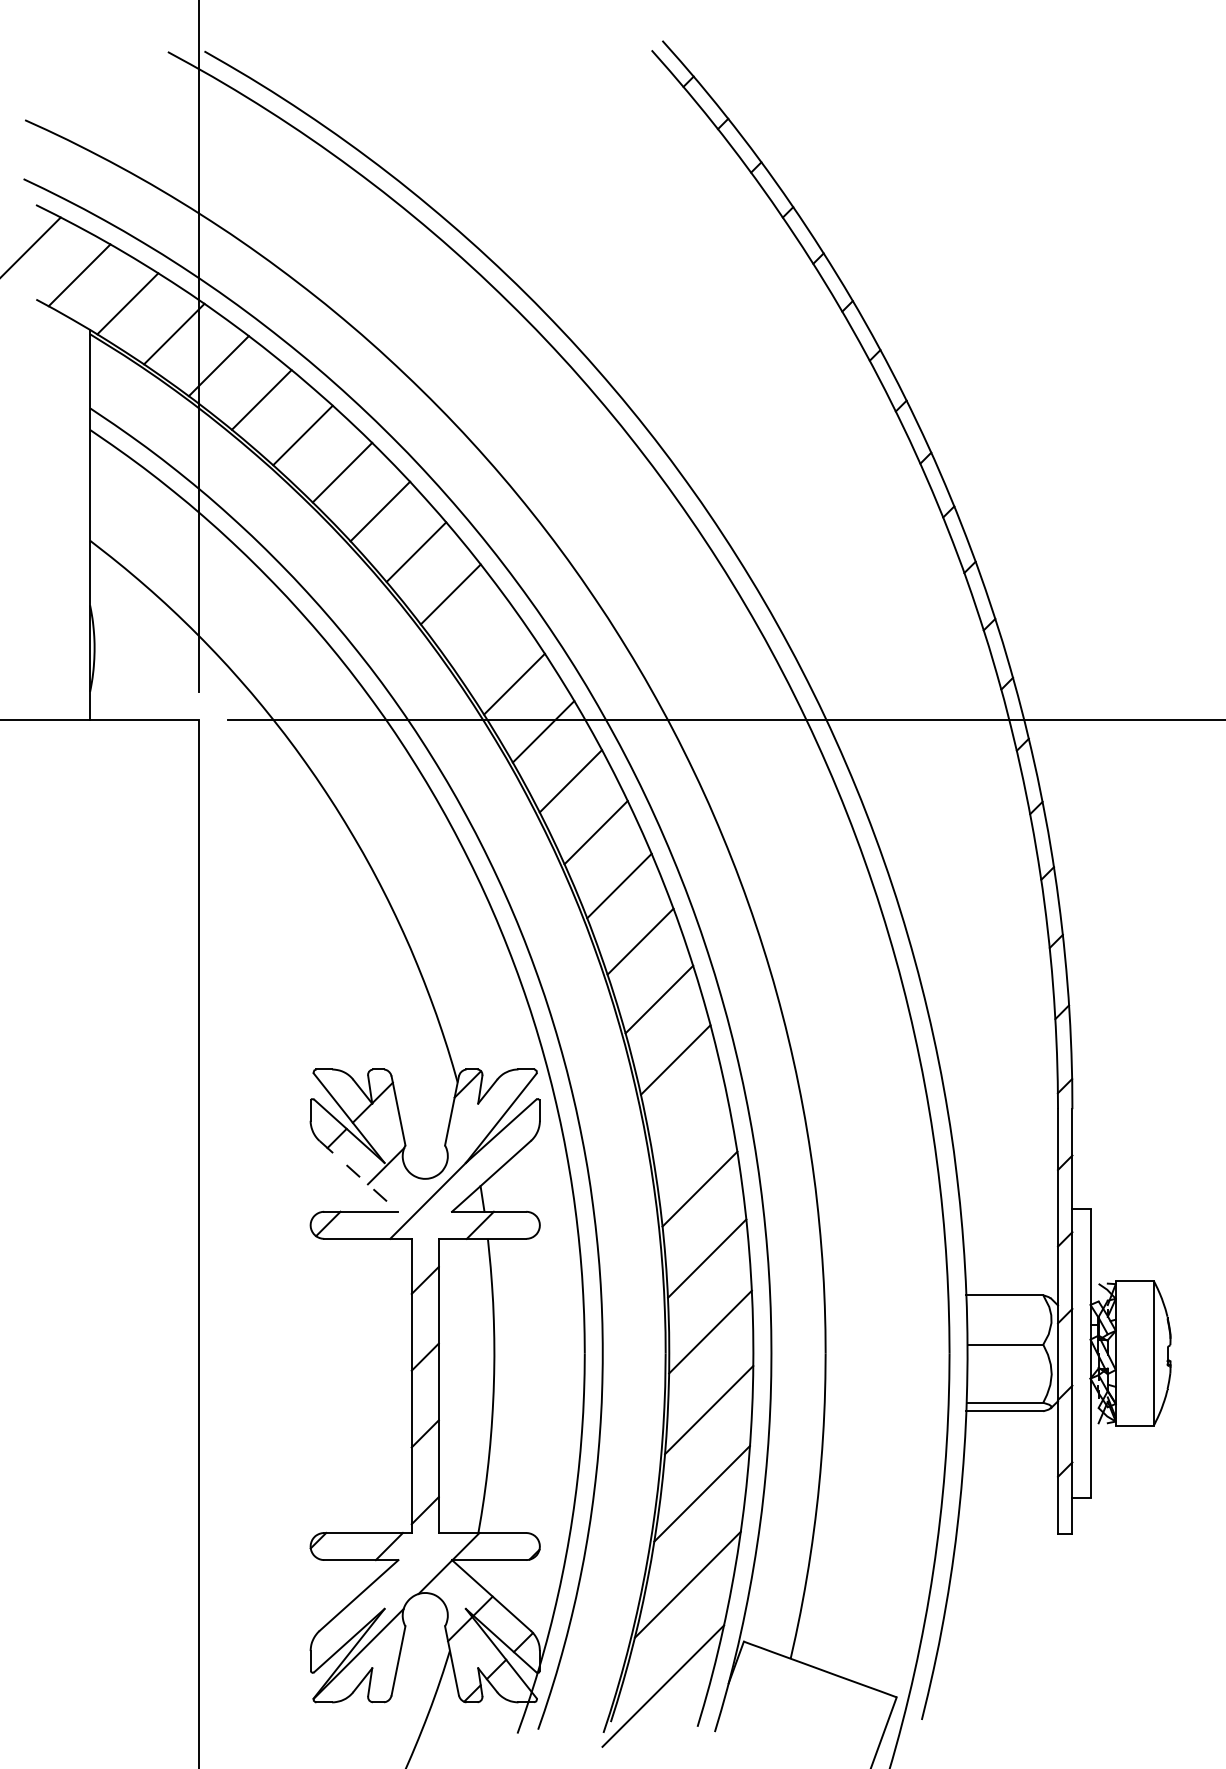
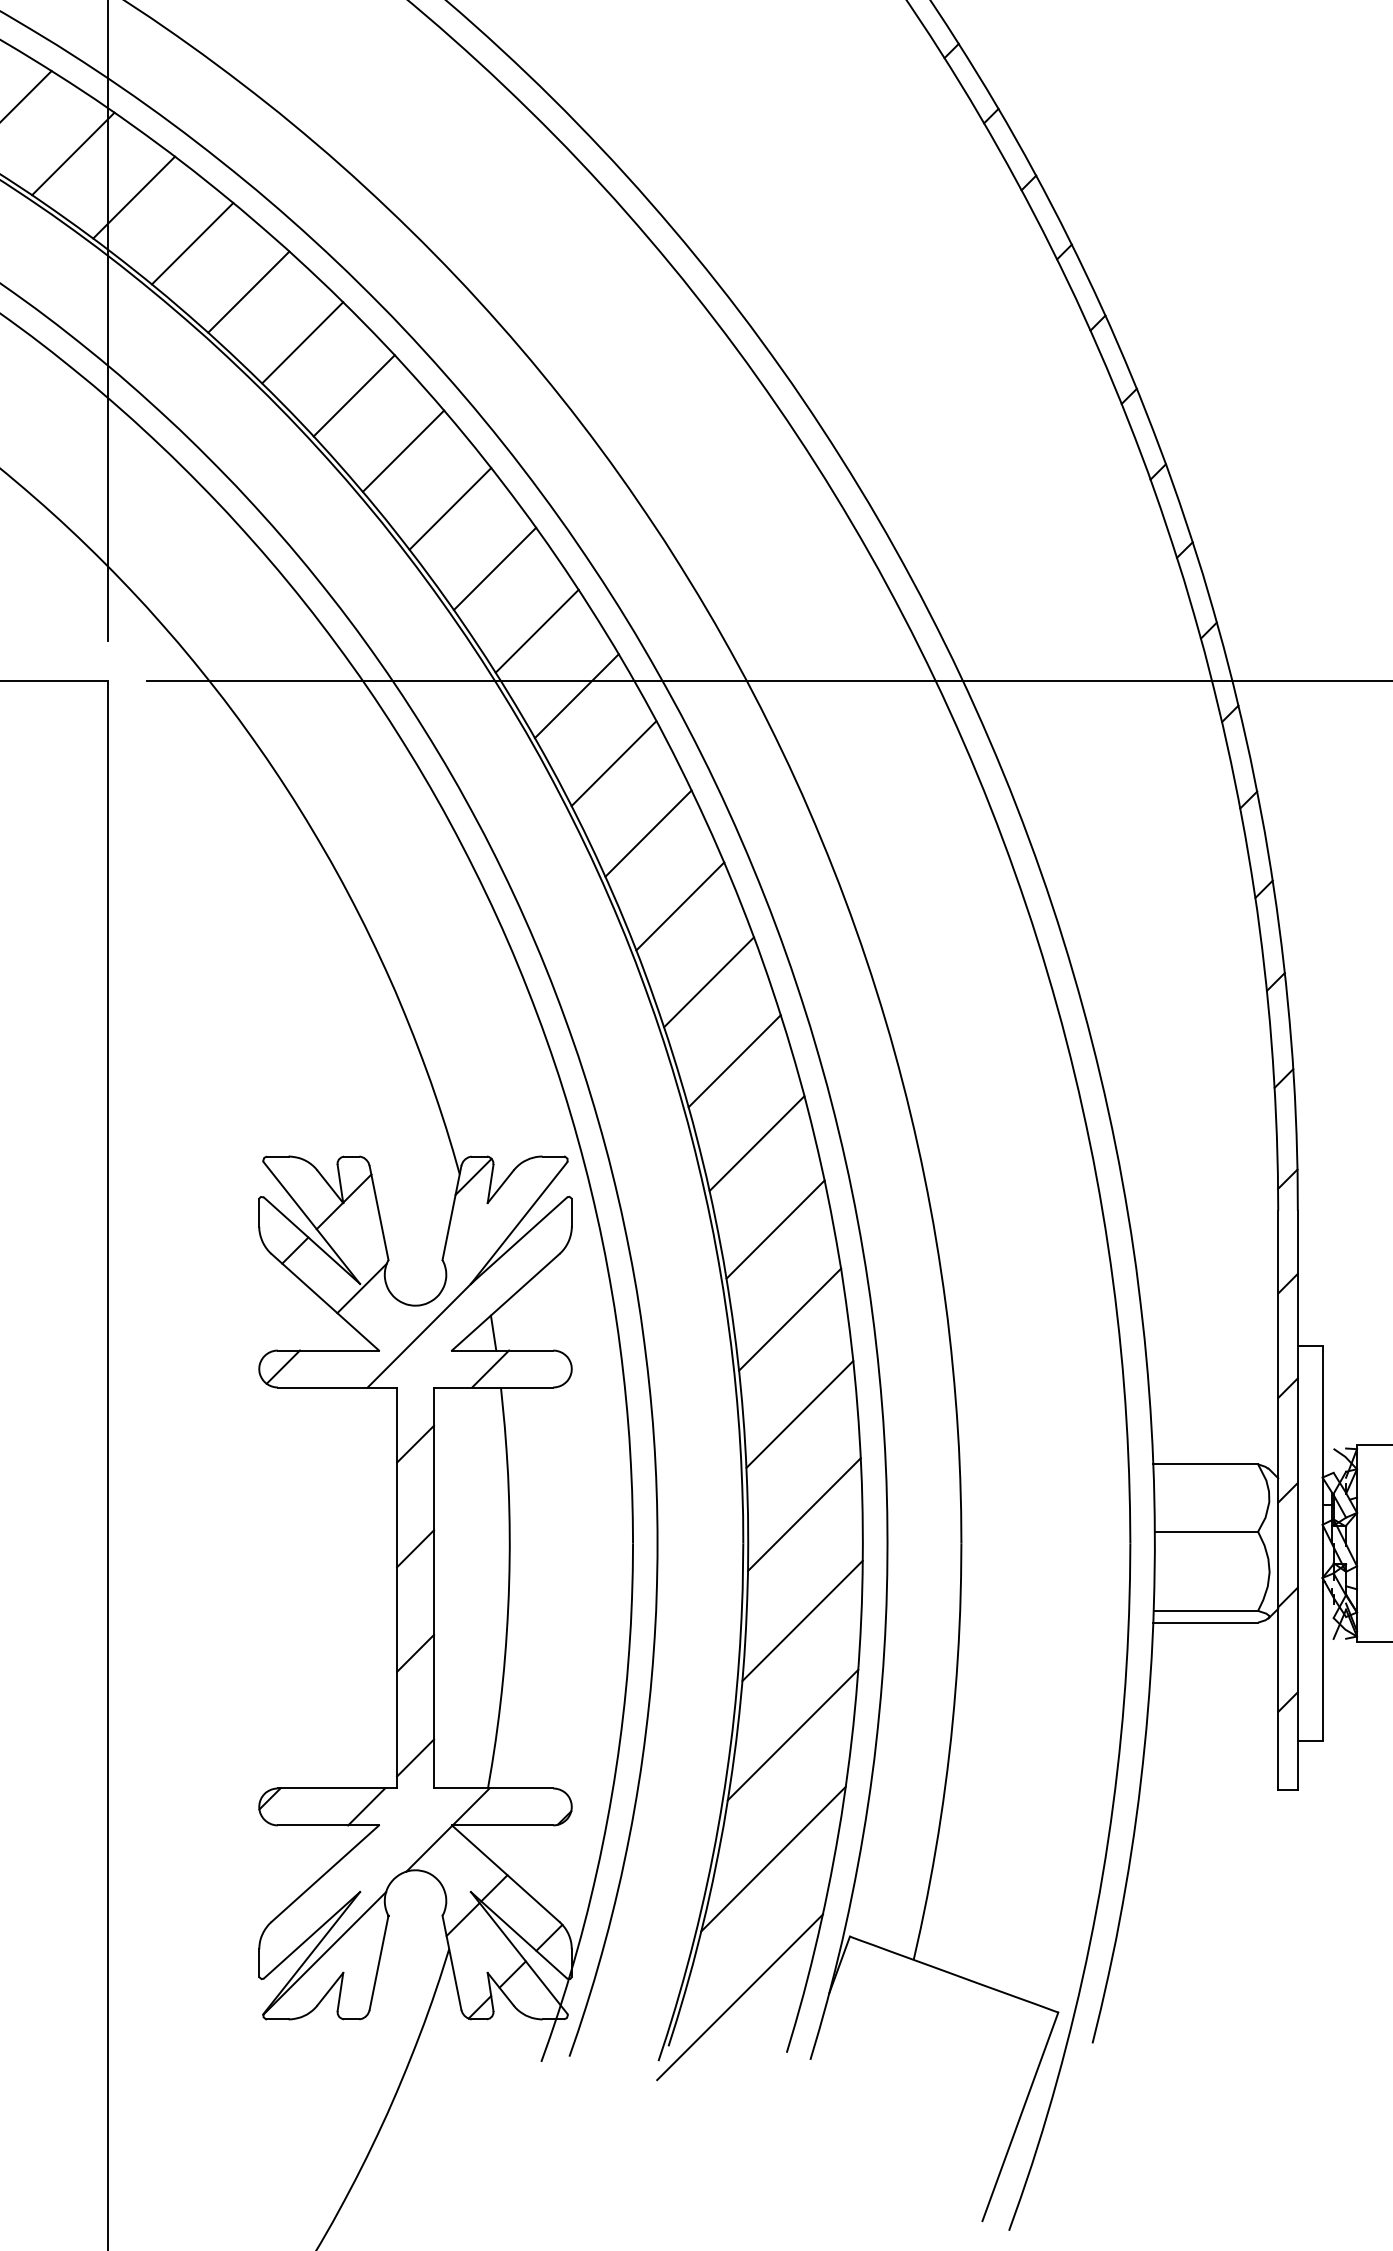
line: (483, 638) -> (494, 568), added
line: (689, 1123) -> (775, 1230), added
line: (359, 1176) -> (325, 1302), dashed -> solid

